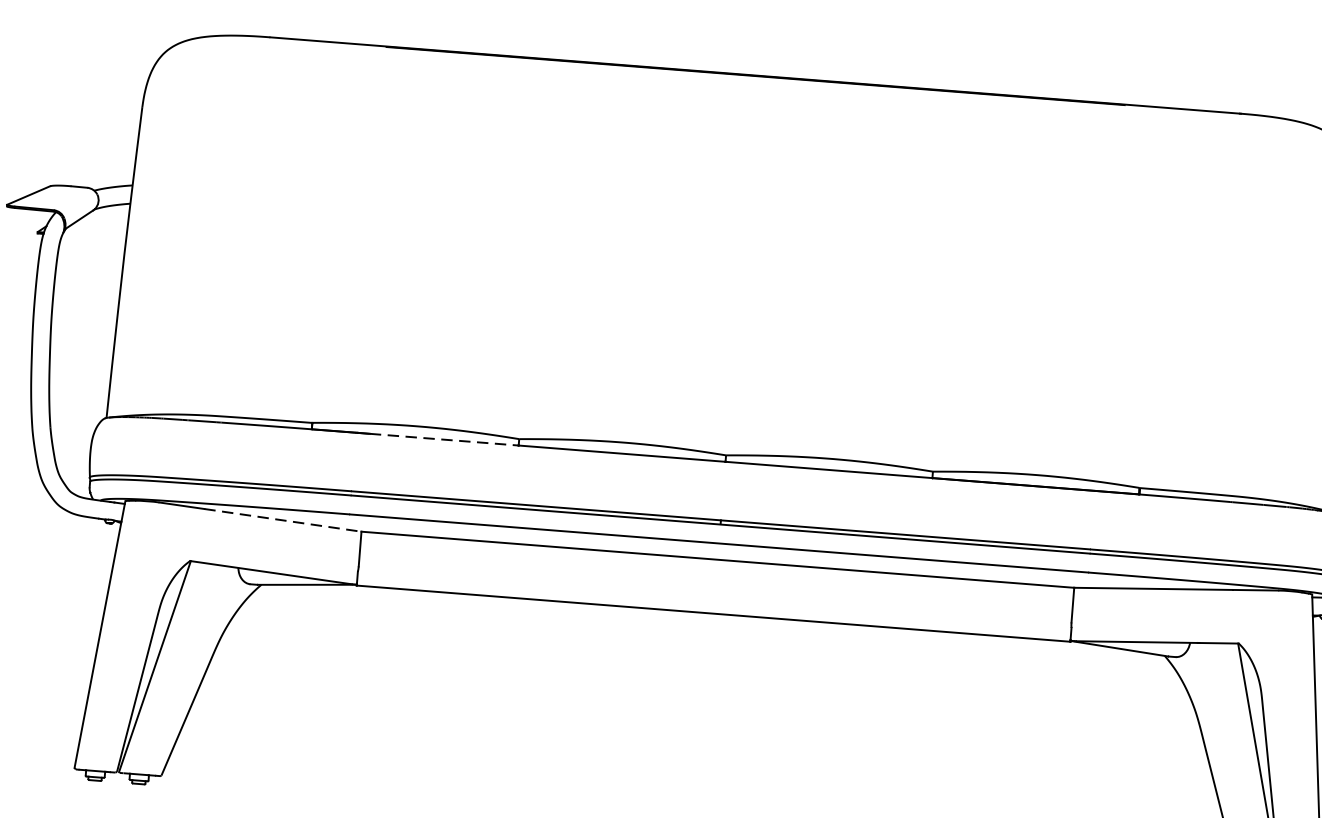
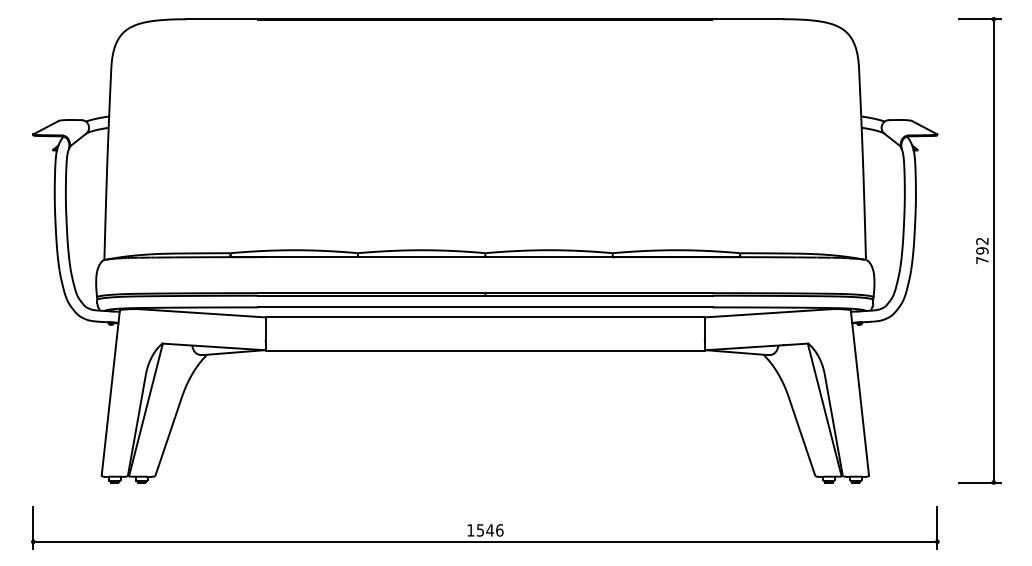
line: (444, 440) -> (312, 257), dashed -> solid
line: (283, 520) -> (217, 314), dashed -> solid

